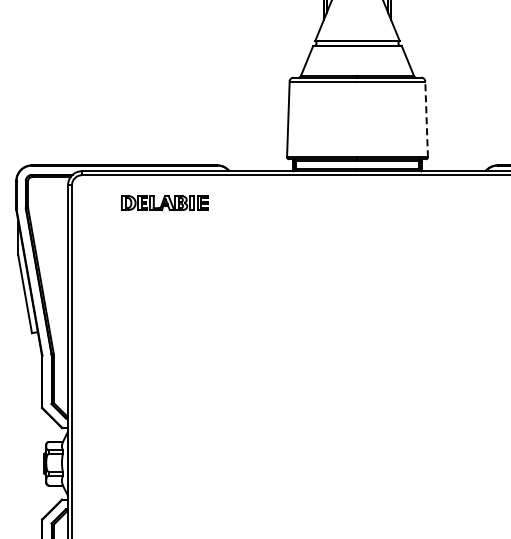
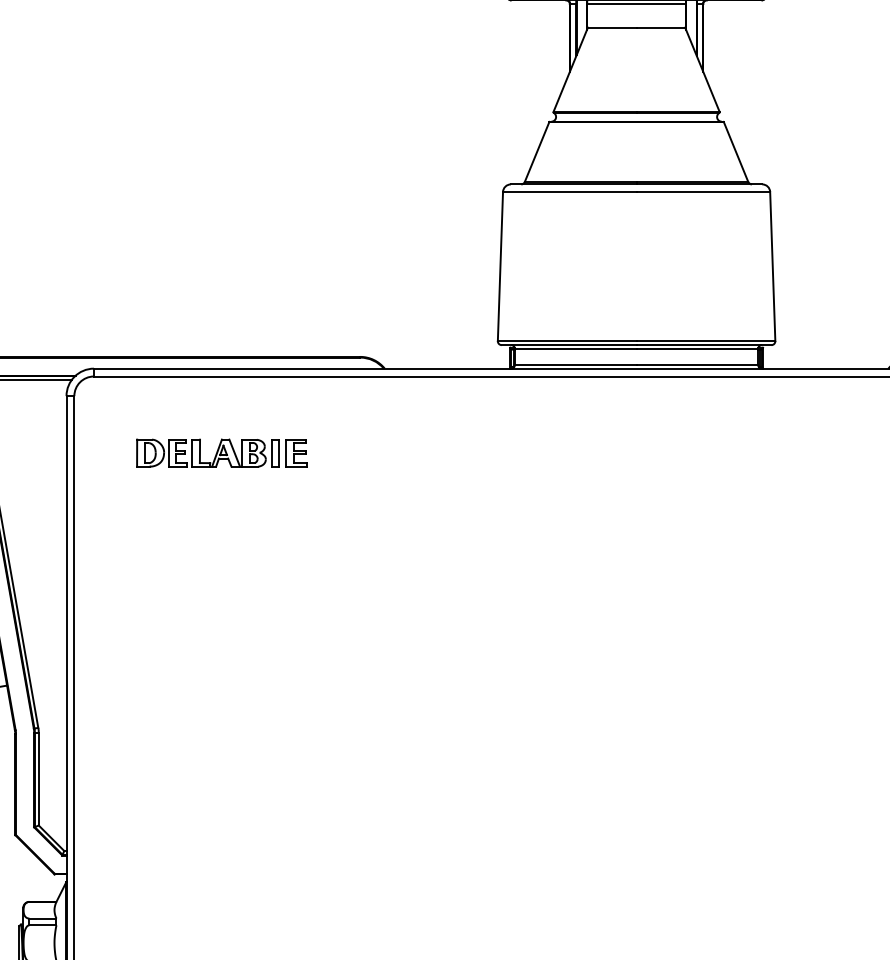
line: (426, 119) -> (772, 266), dashed -> solid
part: (164, 202) -> (221, 451), moved

